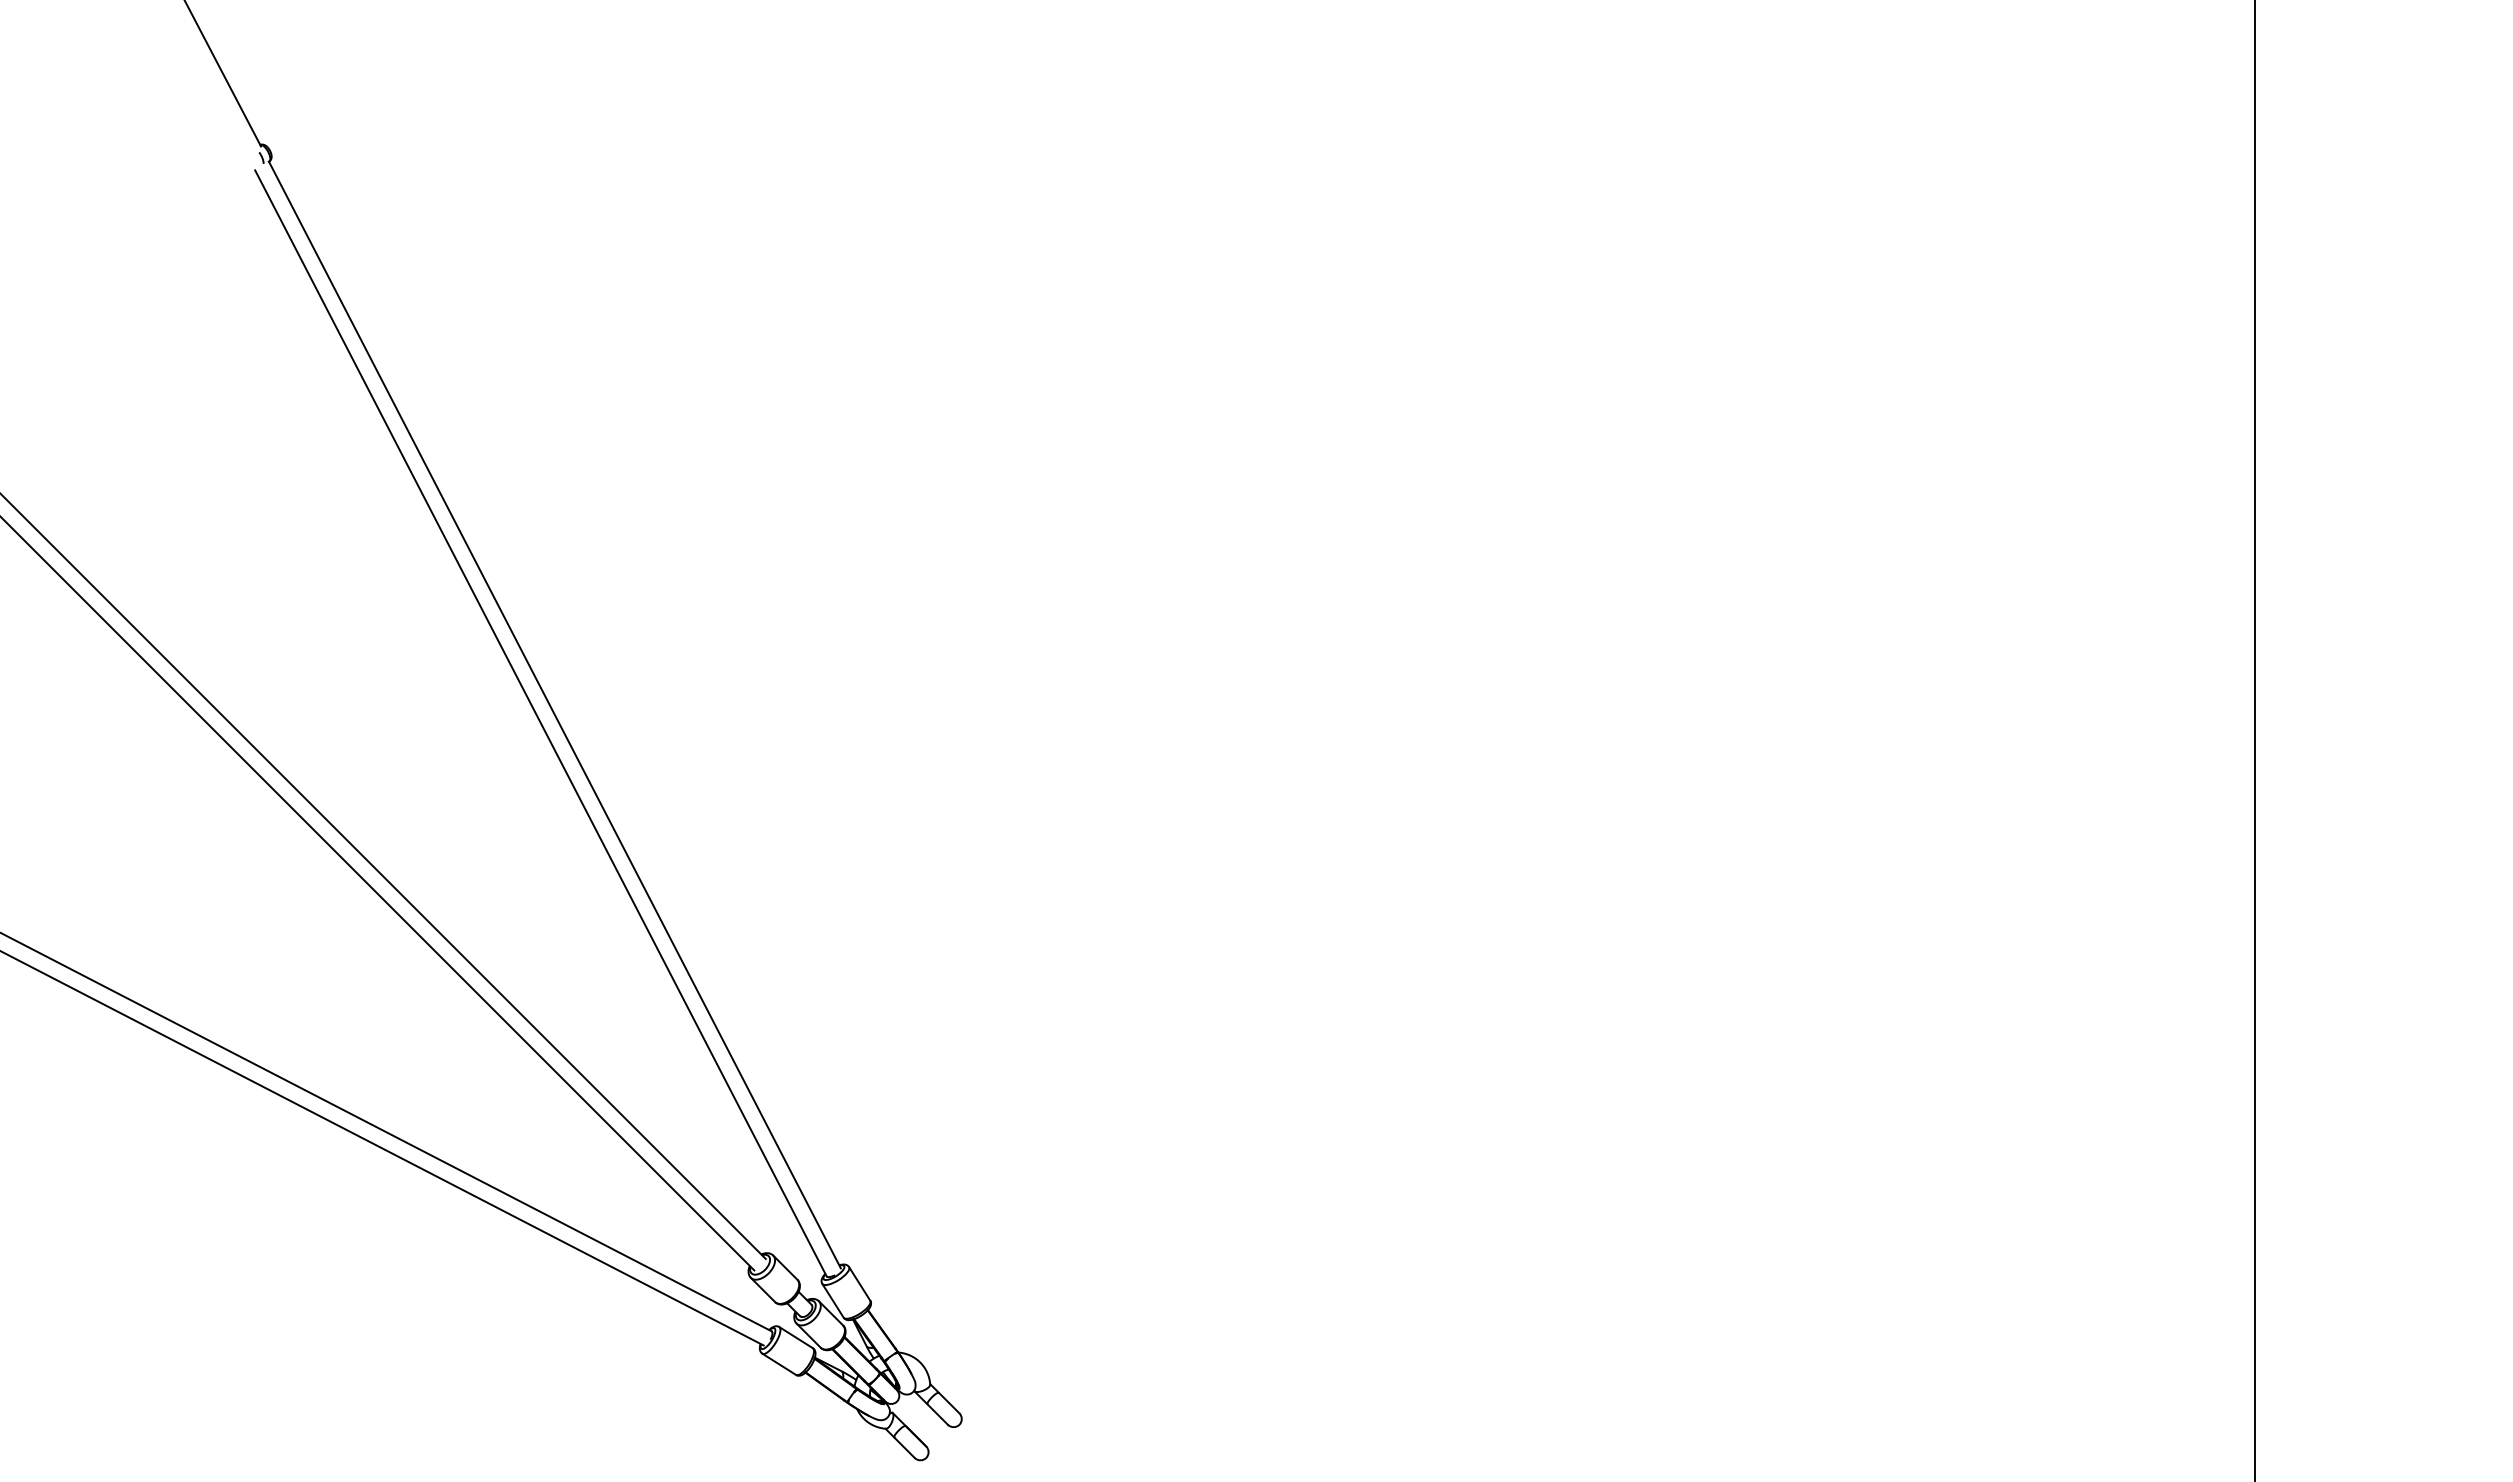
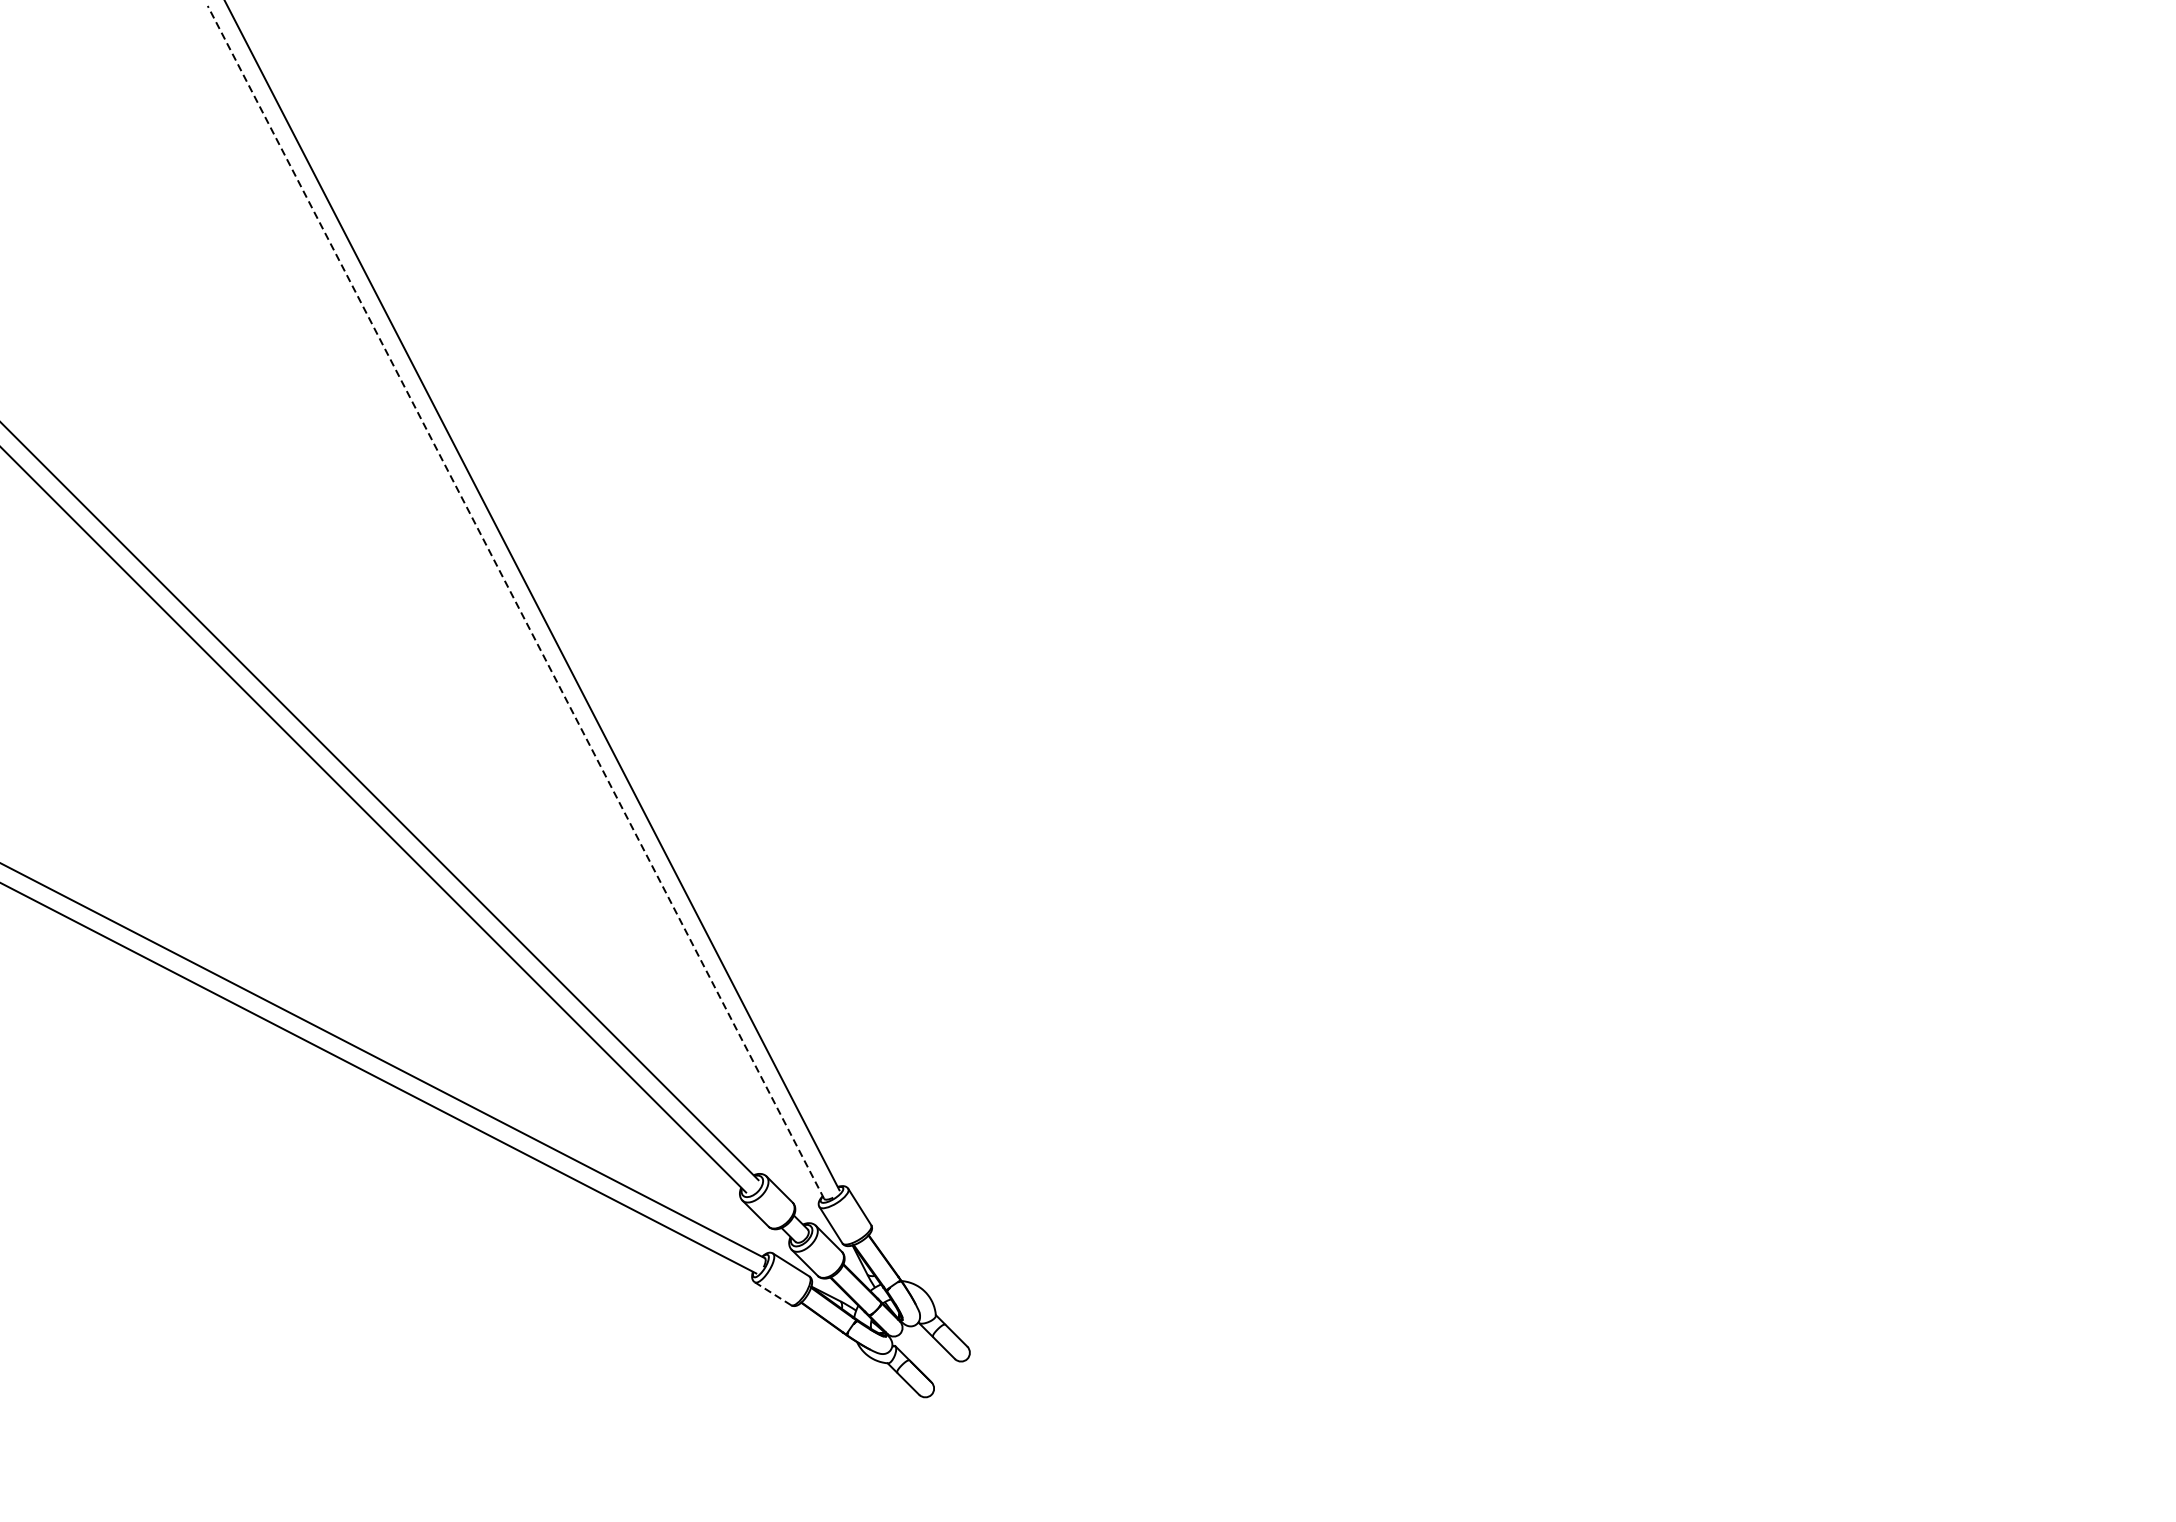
line: (540, 722) -> (515, 601), solid -> dashed
line: (779, 1364) -> (773, 1293), solid -> dashed

